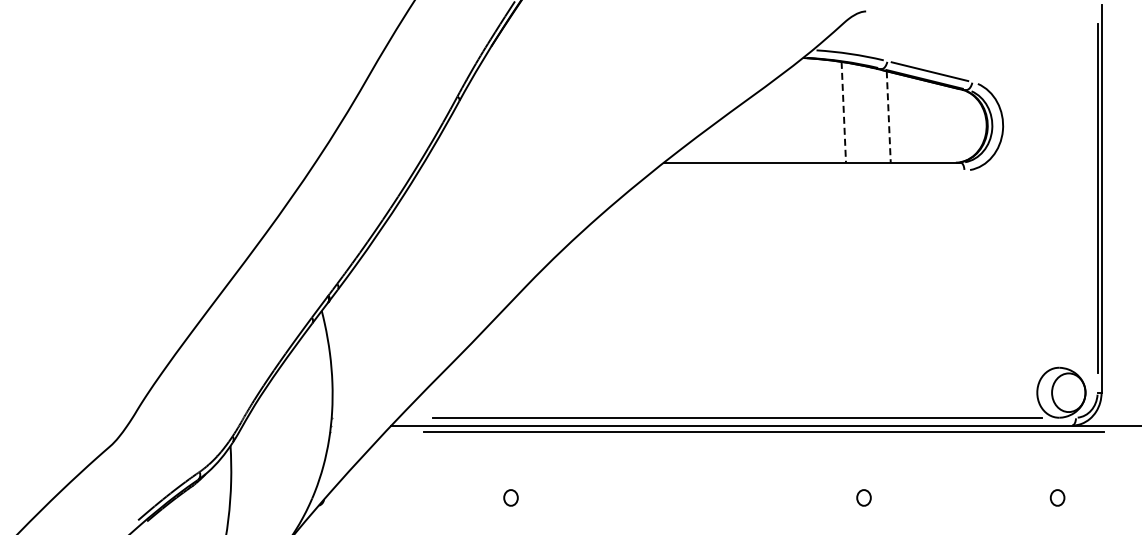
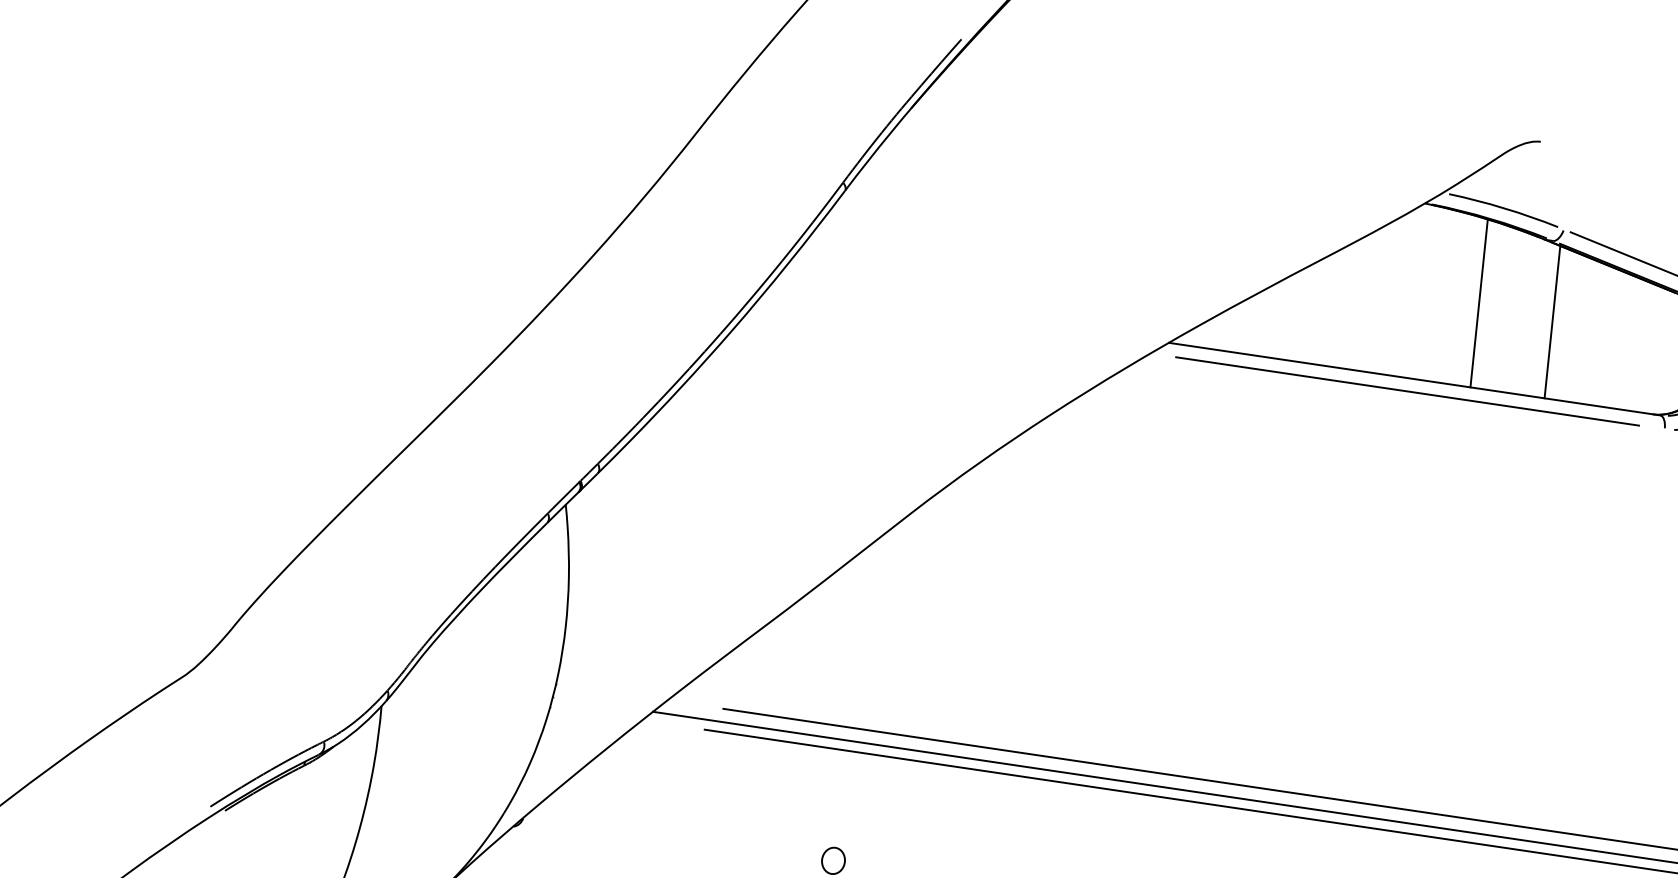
line: (843, 112) -> (1478, 303), dashed -> solid
line: (888, 116) -> (1552, 321), dashed -> solid
line: (808, 170) -> (1406, 391), added

